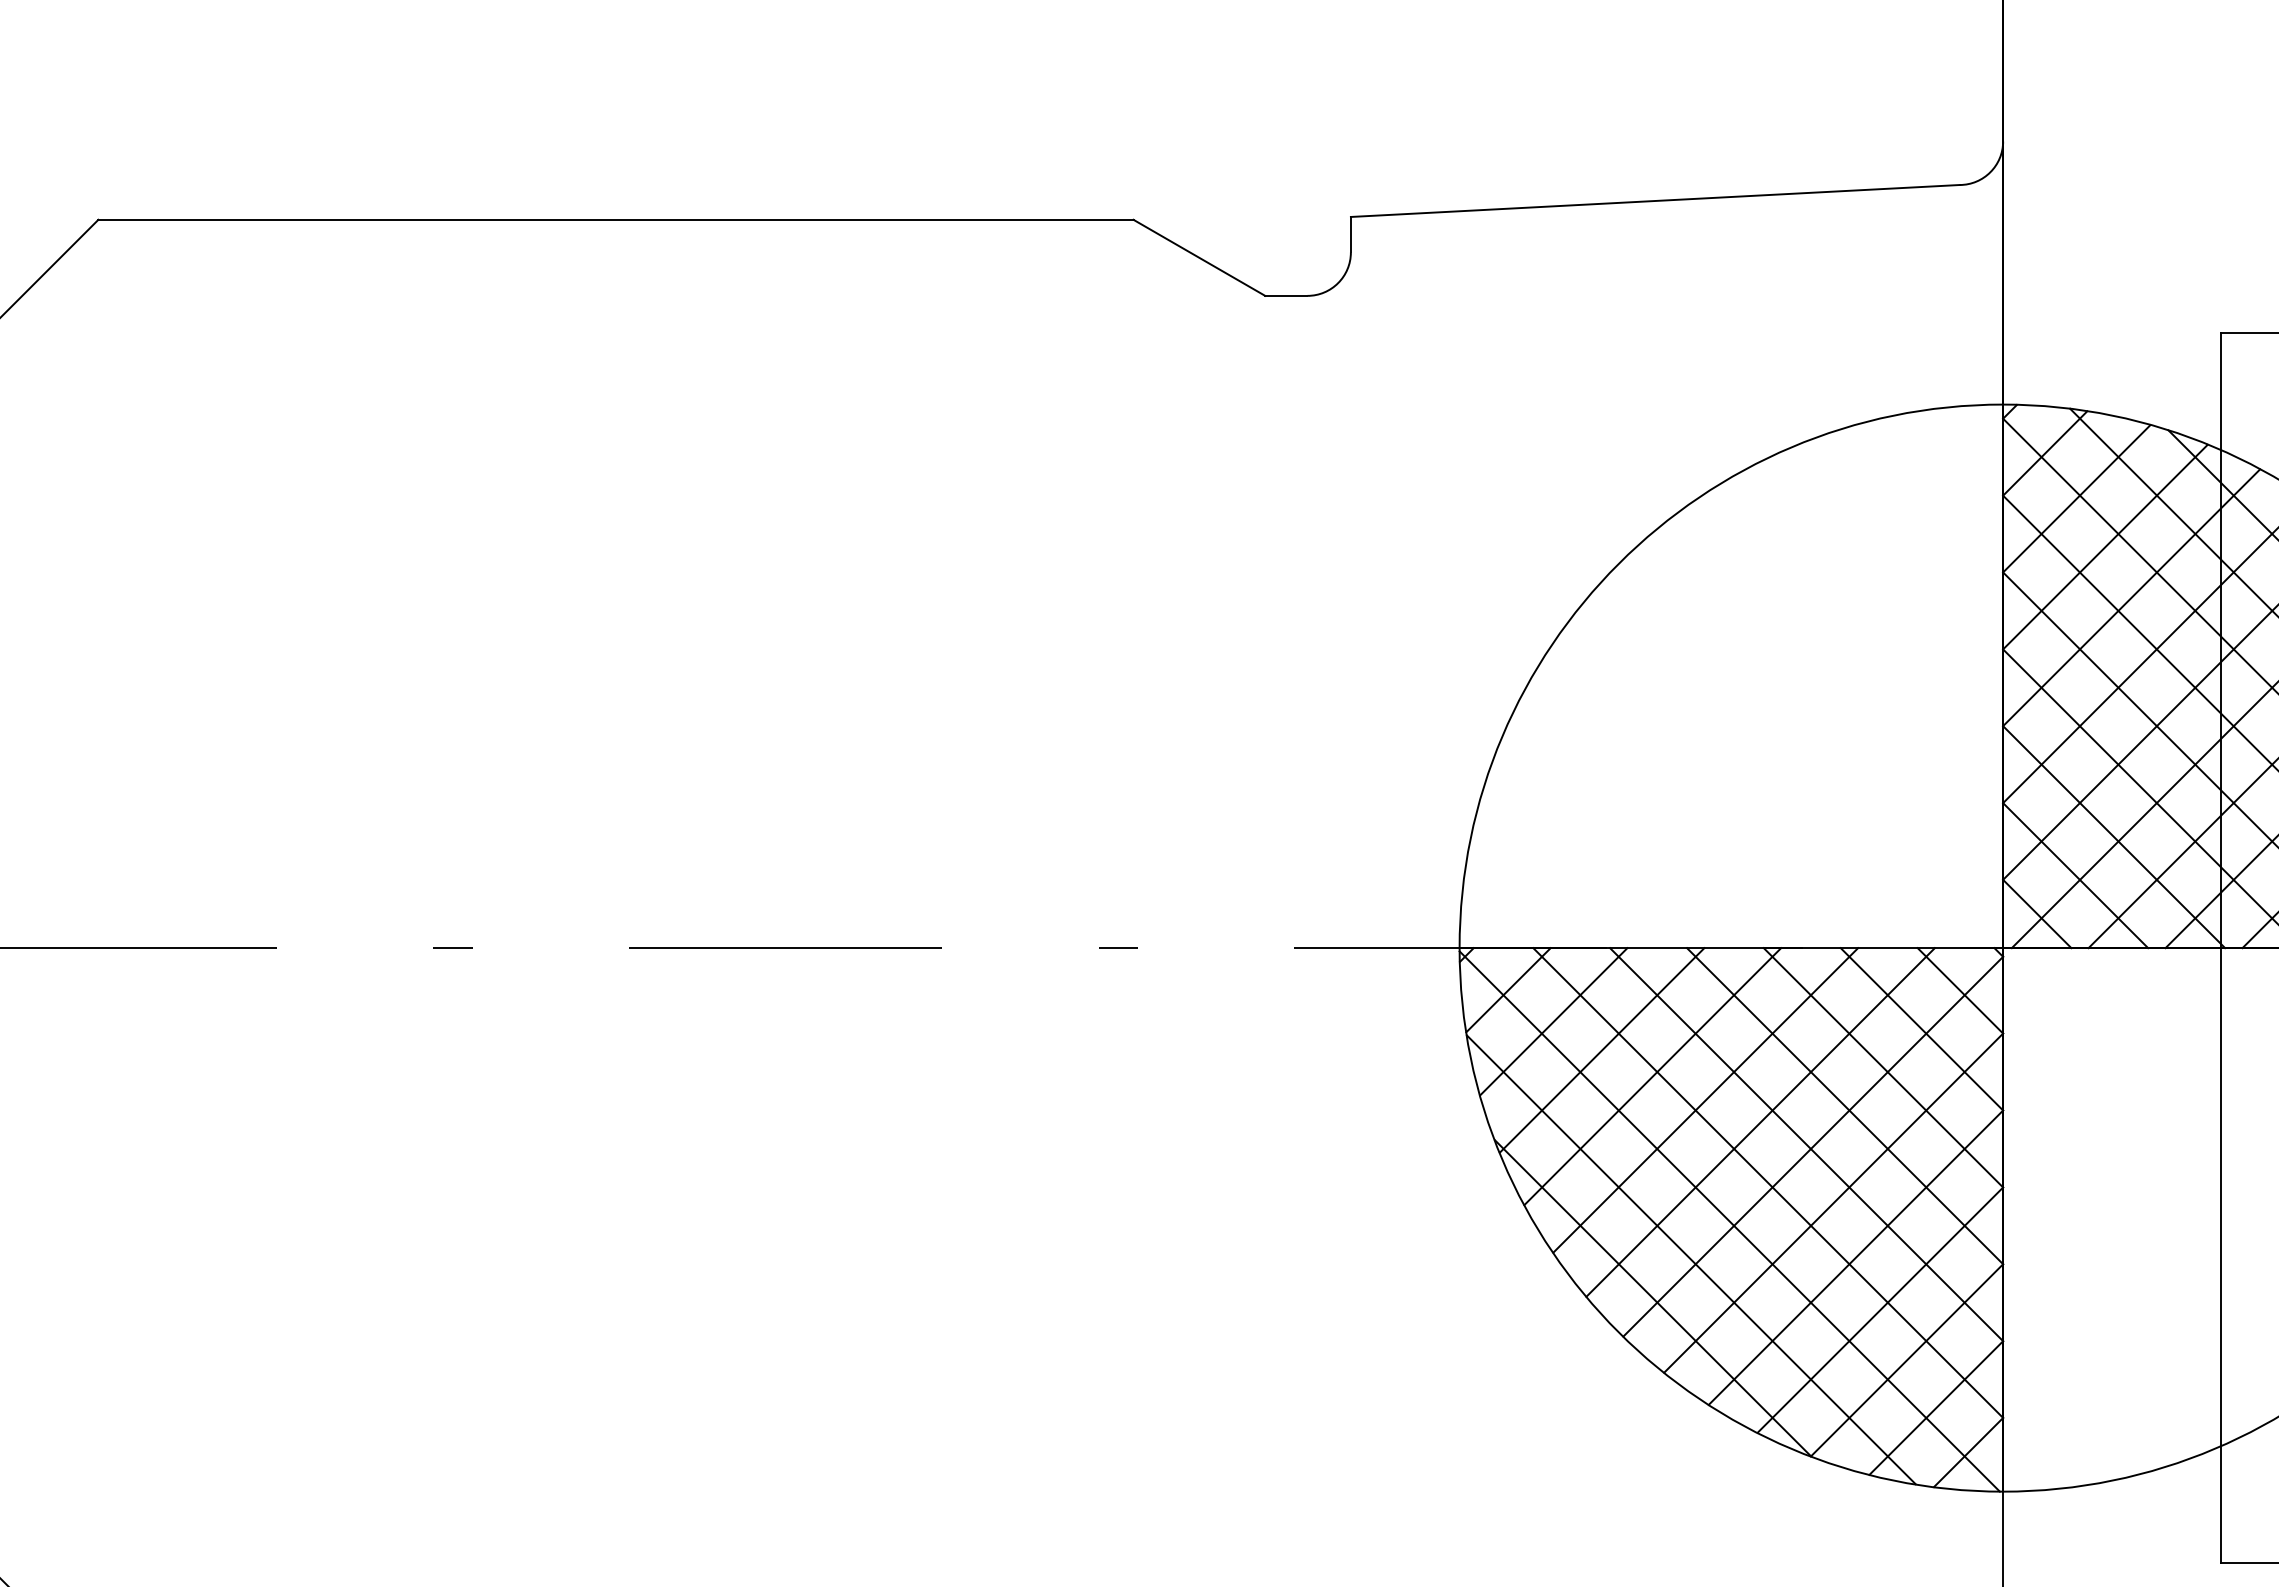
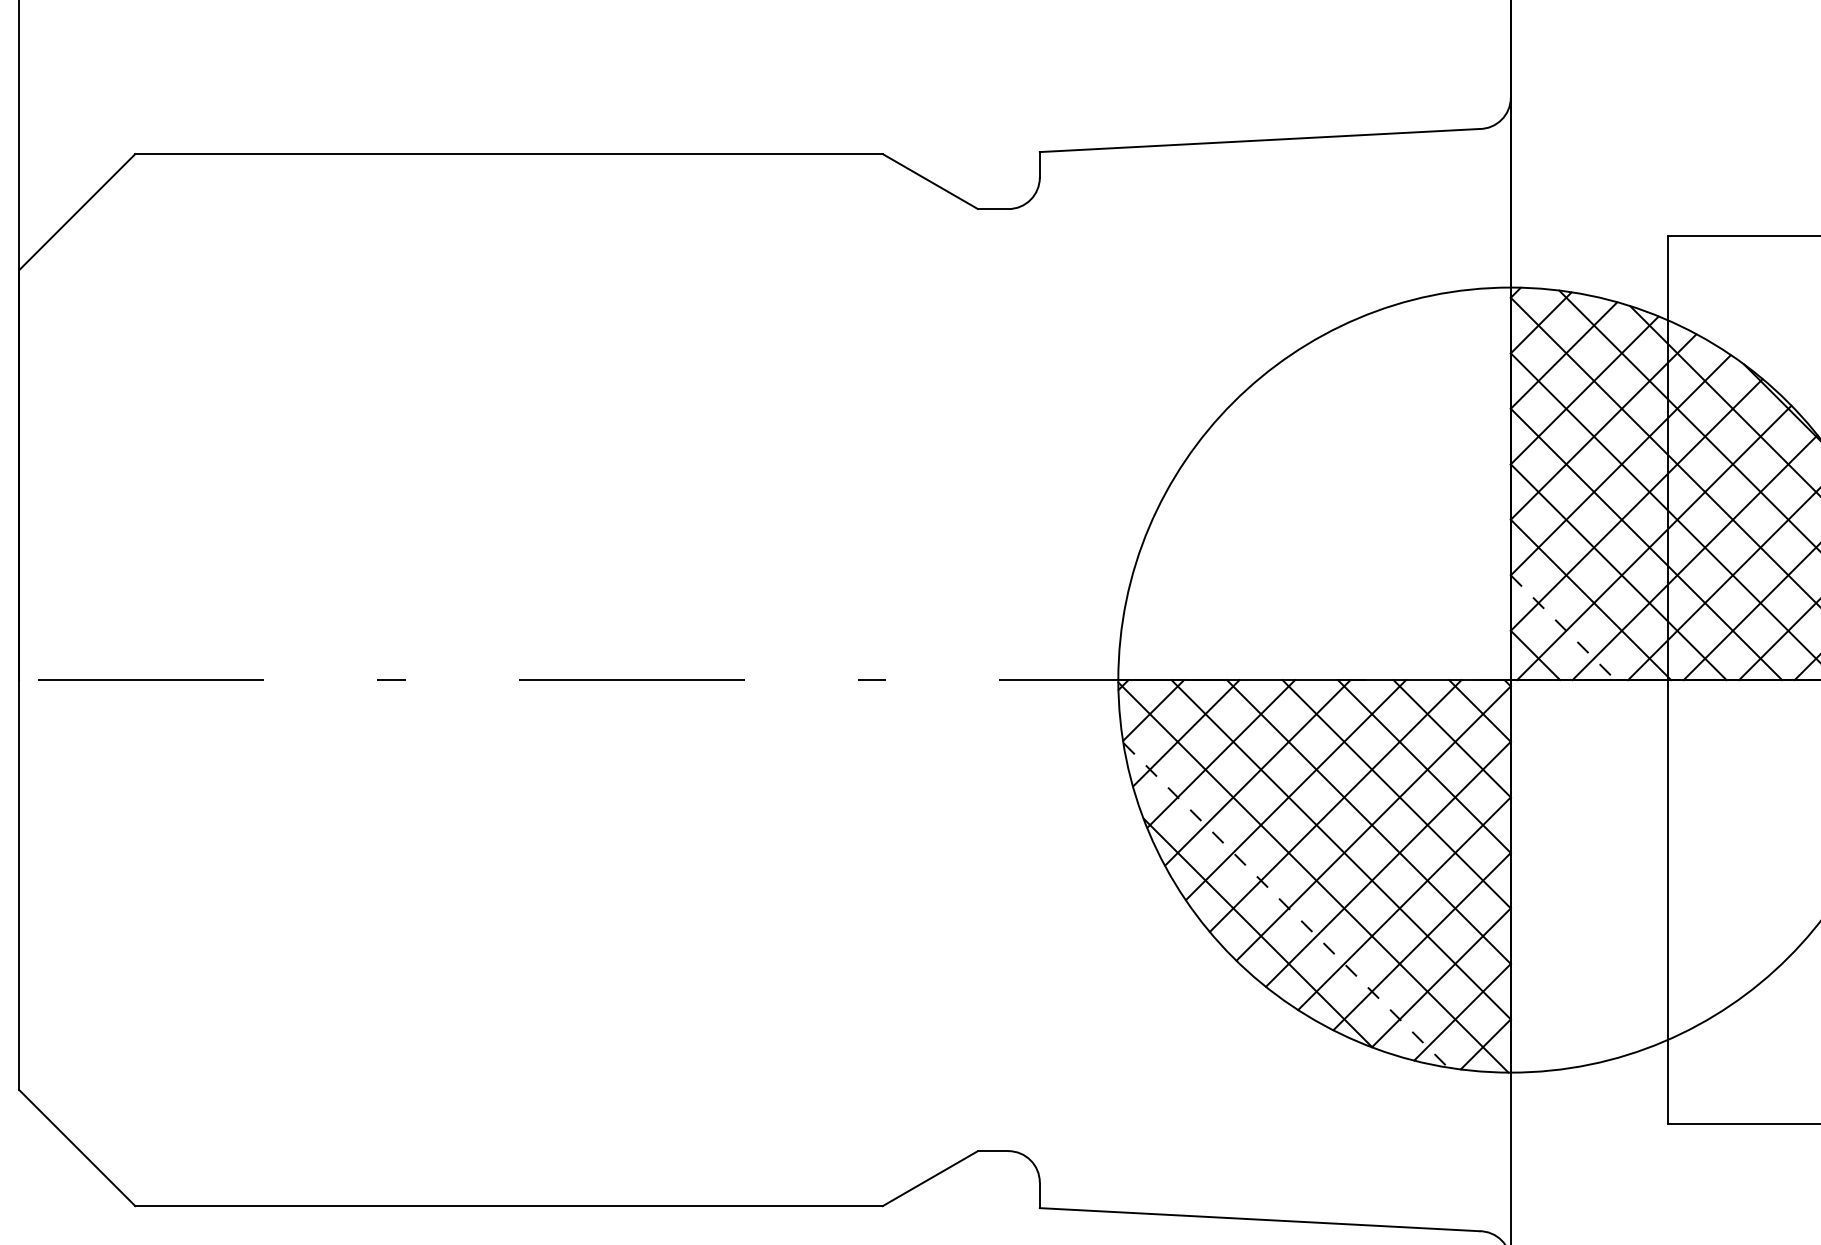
line: (2076, 876) -> (1563, 628), solid -> dashed
line: (1692, 1260) -> (1286, 905), solid -> dashed

